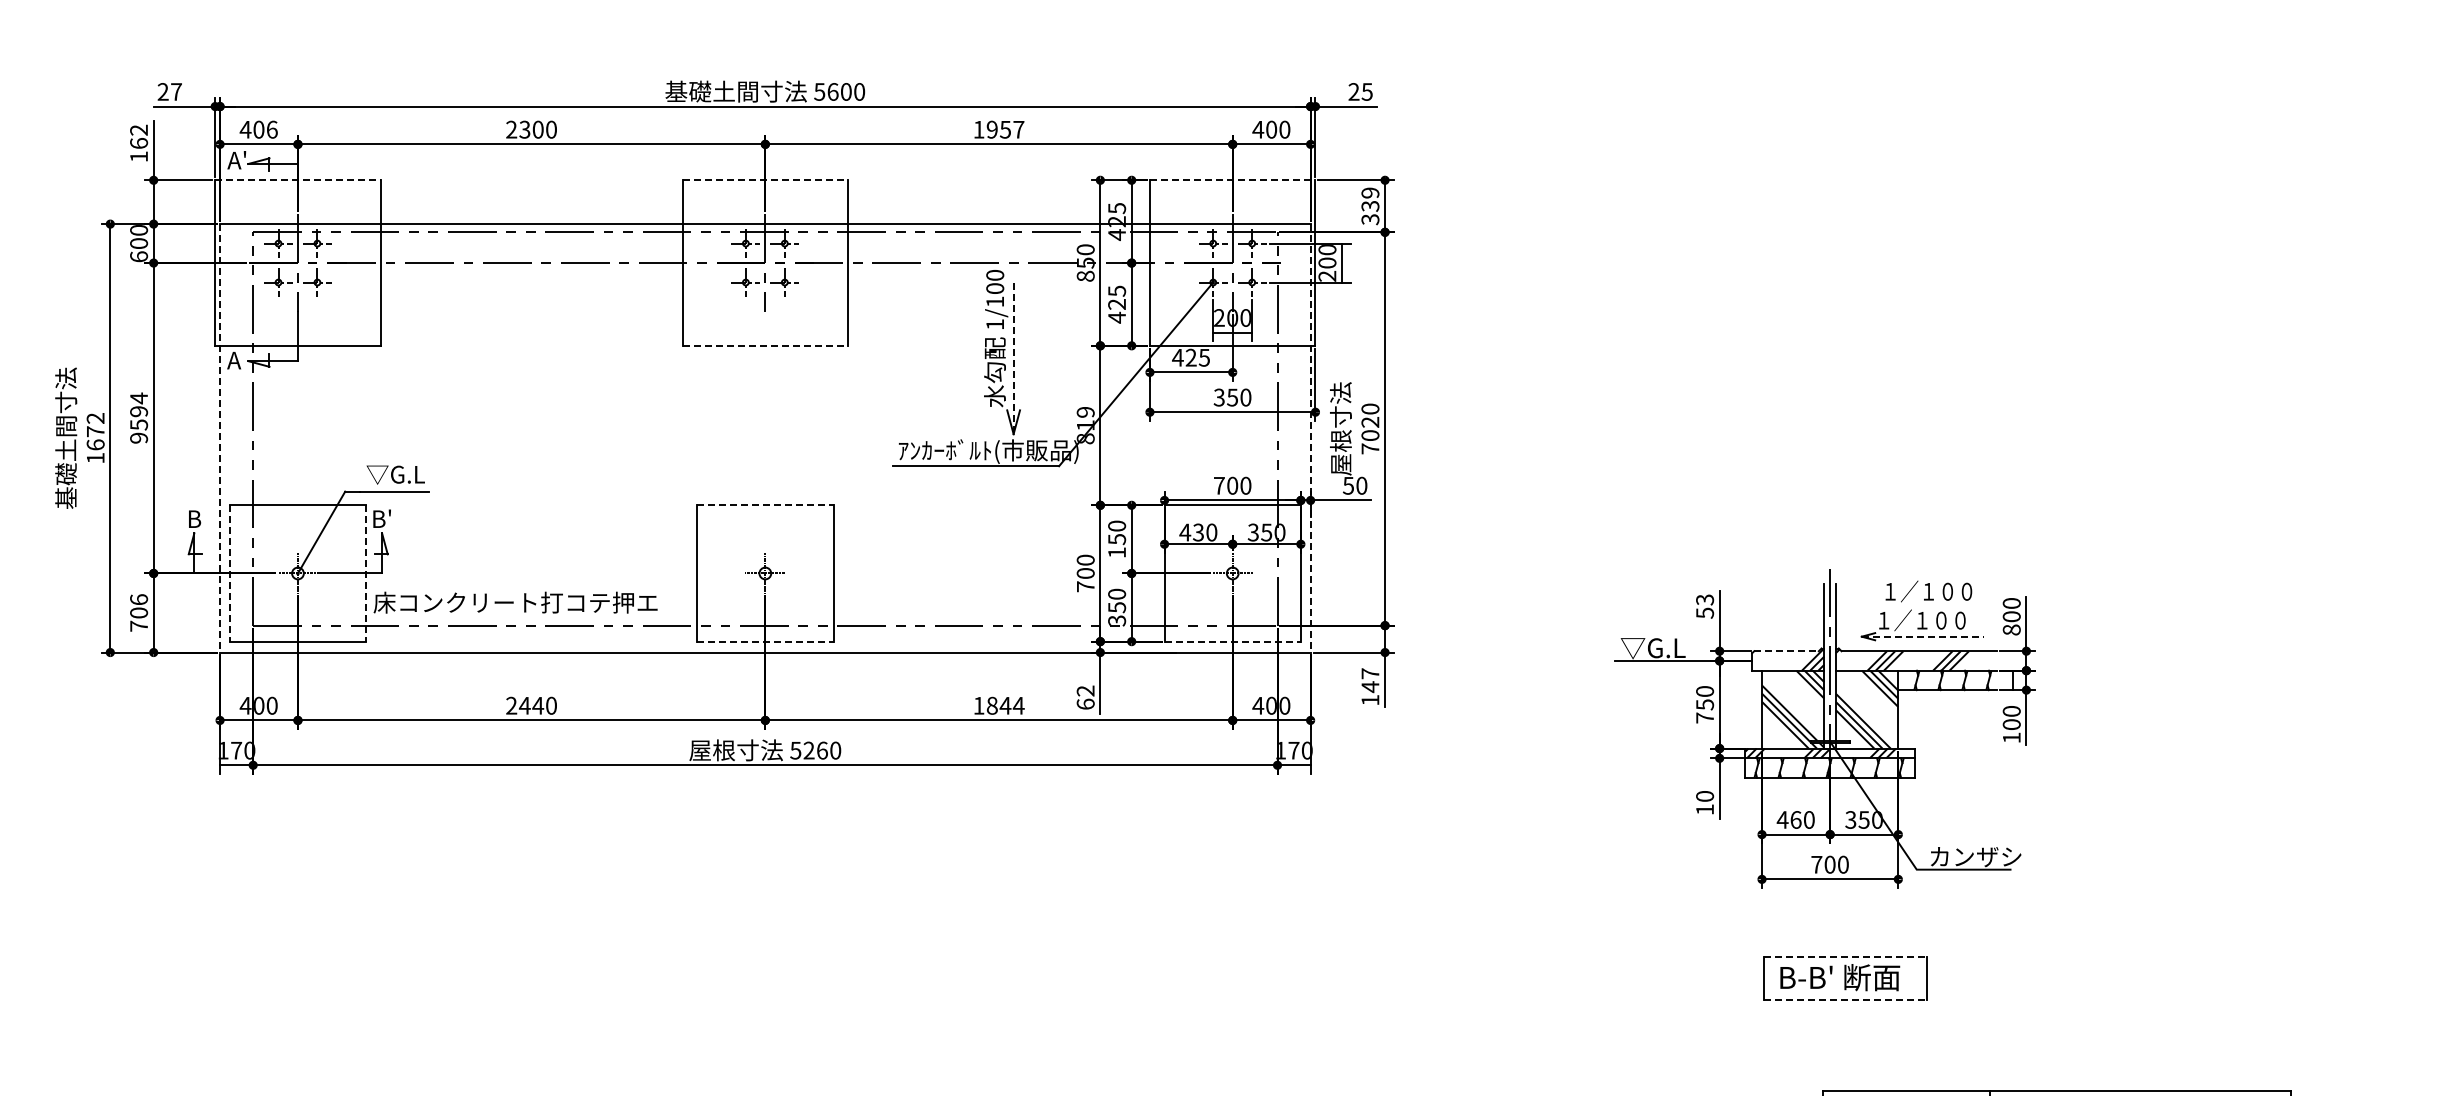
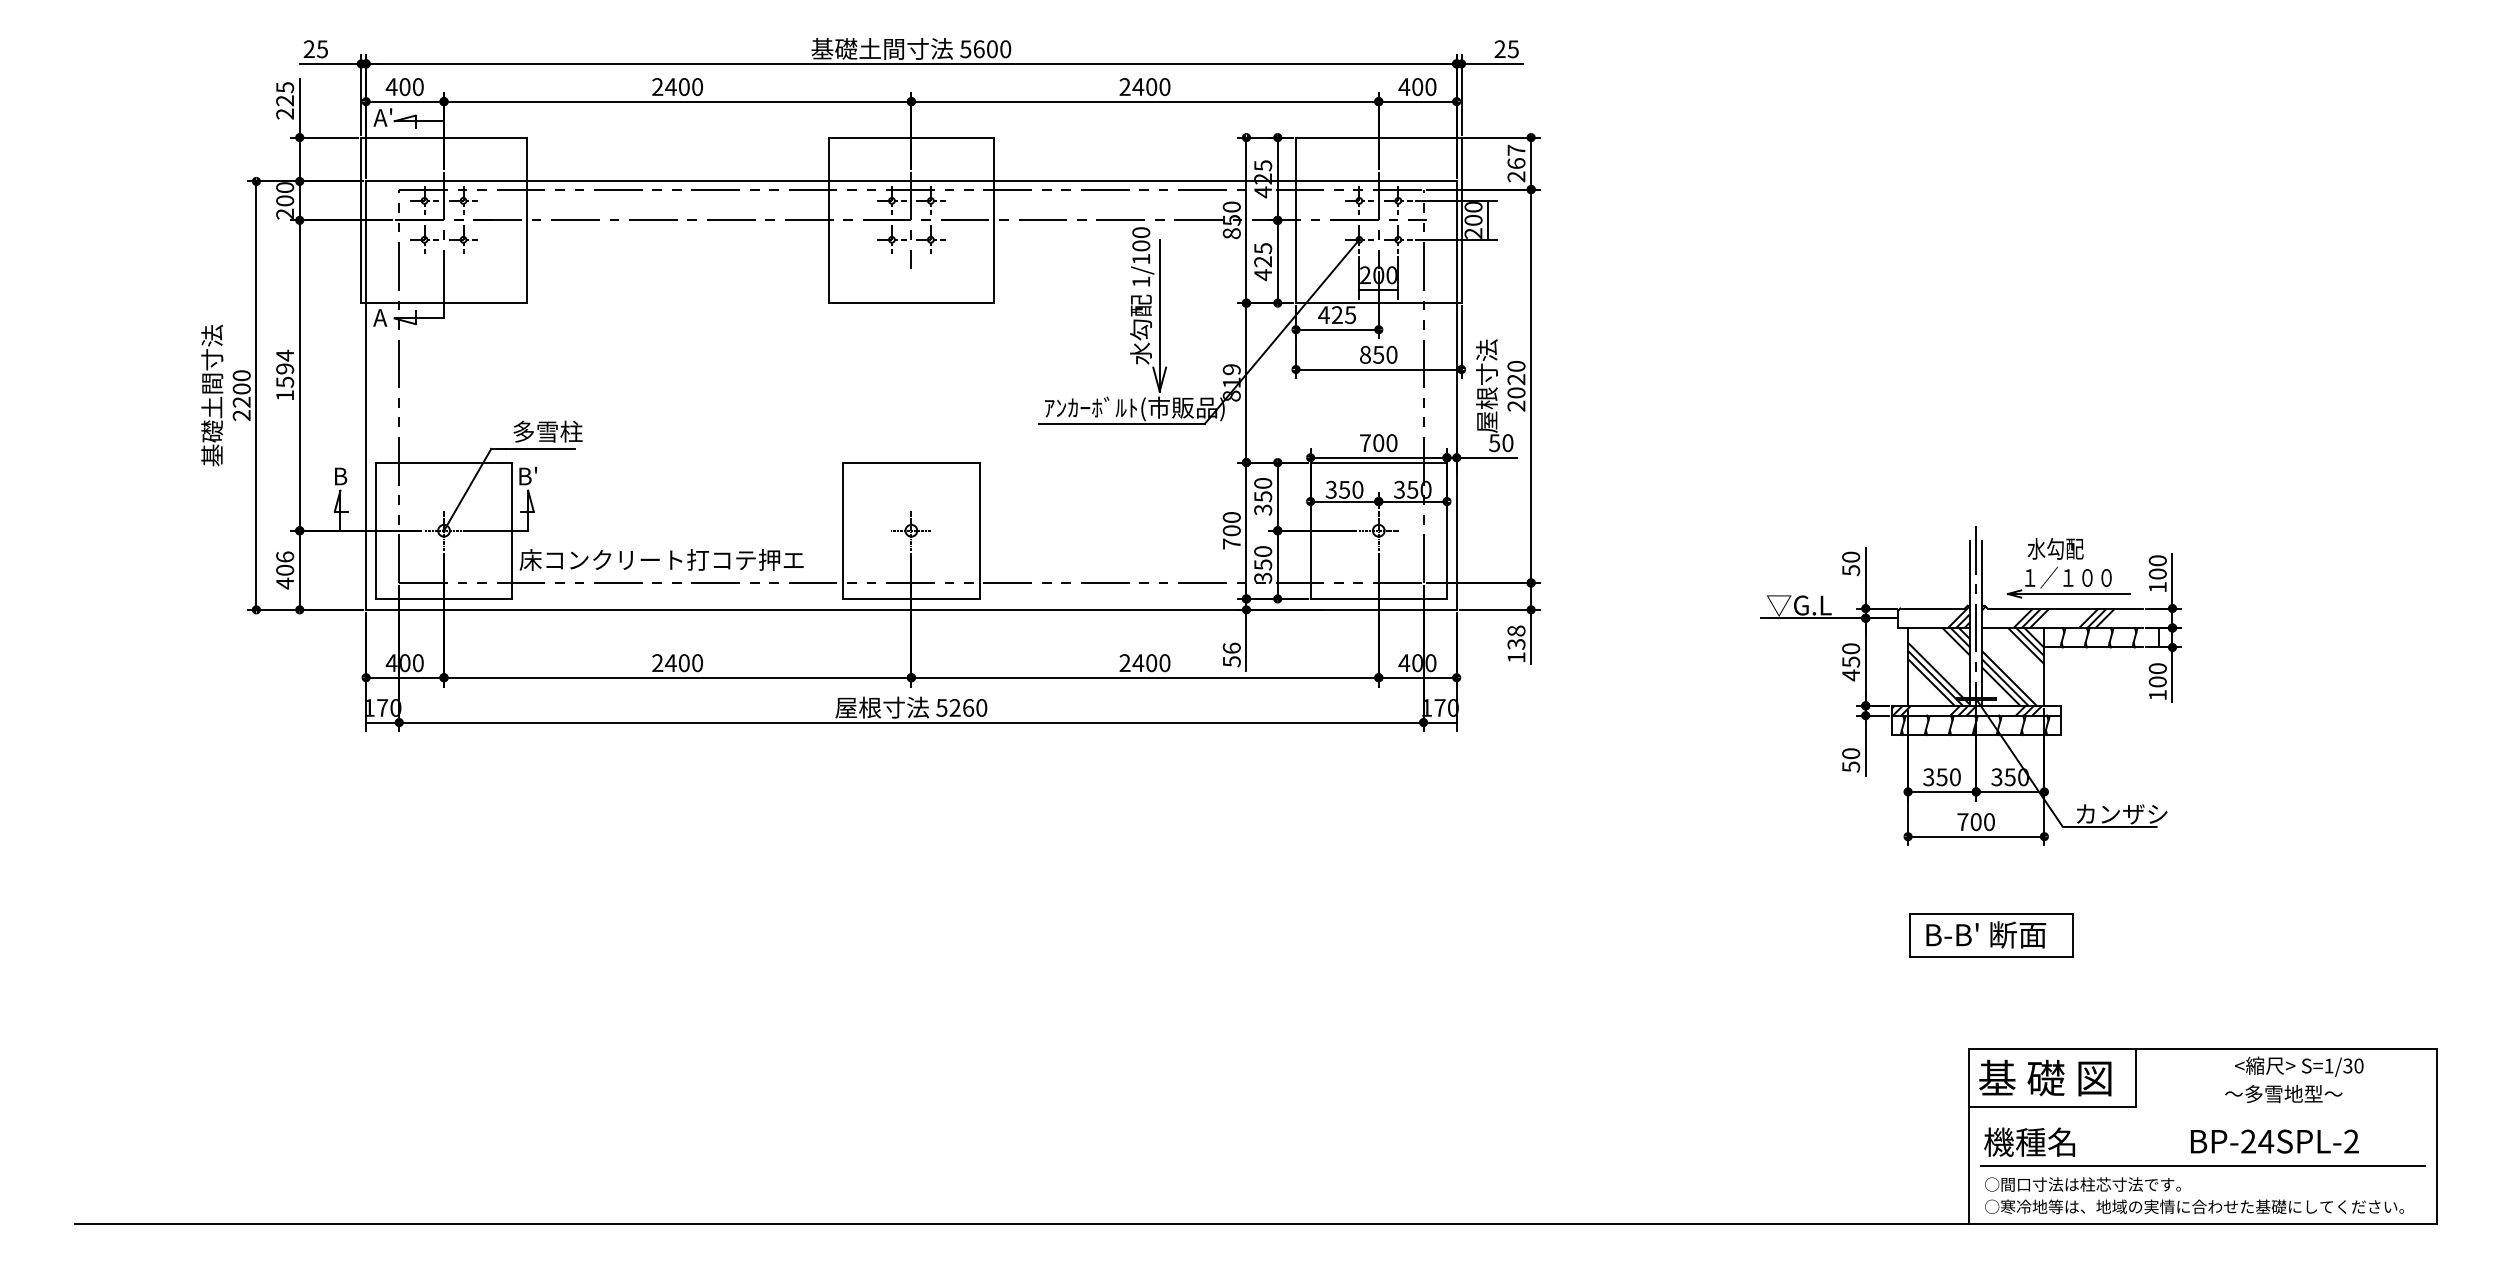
text: (176, 92) -> (322, 49), 27 -> 25
text: (272, 129) -> (418, 86), 406 -> 400
text: (524, 130) -> (670, 87), 2300 -> 2400
text: (998, 130) -> (1144, 87), 1957 -> 2400
text: (139, 143) -> (285, 100), 162 -> 225
line: (298, 180) -> (444, 137), dashed -> solid
line: (765, 180) -> (911, 137), dashed -> solid
line: (1232, 180) -> (1378, 137), dashed -> solid
text: (1370, 206) -> (1516, 163), 339 -> 267
text: (139, 256) -> (285, 213), 600 -> 200
line: (765, 346) -> (911, 303), dashed -> solid
line: (1013, 358) -> (1159, 315), dashed -> solid
text: (1218, 397) -> (1364, 354), 350 -> 850
text: (95, 438) -> (241, 395), 1672 -> 2200
text: (139, 438) -> (285, 395), 9594 -> 1594
line: (220, 439) -> (366, 396), dashed -> solid
line: (1310, 439) -> (1456, 396), dashed -> solid
text: (1370, 448) -> (1516, 405), 7020 -> 2020
text: (401, 474) -> (547, 431), ▽G.L -> 多雪柱
line: (765, 505) -> (911, 462), dashed -> solid
text: (1191, 532) -> (1337, 489), 430 -> 350
text: (1117, 552) -> (1263, 509), 150 -> 350
line: (229, 574) -> (375, 531), dashed -> solid
line: (366, 574) -> (512, 531), dashed -> solid
text: (1926, 591) -> (2072, 548), １／１００ -> 水勾配
text: (1705, 599) -> (1851, 556), 53 -> 50
text: (138, 626) -> (284, 583), 706 -> 406
text: (2011, 629) -> (2157, 586), 800 -> 100
line: (1923, 637) -> (2069, 594), dashed -> solid
line: (765, 641) -> (911, 598), dashed -> solid
line: (1233, 641) -> (1379, 598), dashed -> solid
line: (1787, 651) -> (1933, 608), dashed -> solid
text: (1370, 680) -> (1516, 637), 147 -> 138
text: (1085, 697) -> (1231, 654), 62 -> 56
text: (538, 706) -> (684, 663), 2440 -> 2400
text: (998, 706) -> (1144, 663), 1844 -> 2400
text: (1704, 718) -> (1850, 675), 750 -> 450
text: (1705, 809) -> (1851, 766), 10 -> 50
text: (1788, 820) -> (1934, 777), 460 -> 350
line: (1846, 956) -> (1992, 913), dashed -> solid
line: (1846, 1000) -> (1992, 957), dashed -> solid

